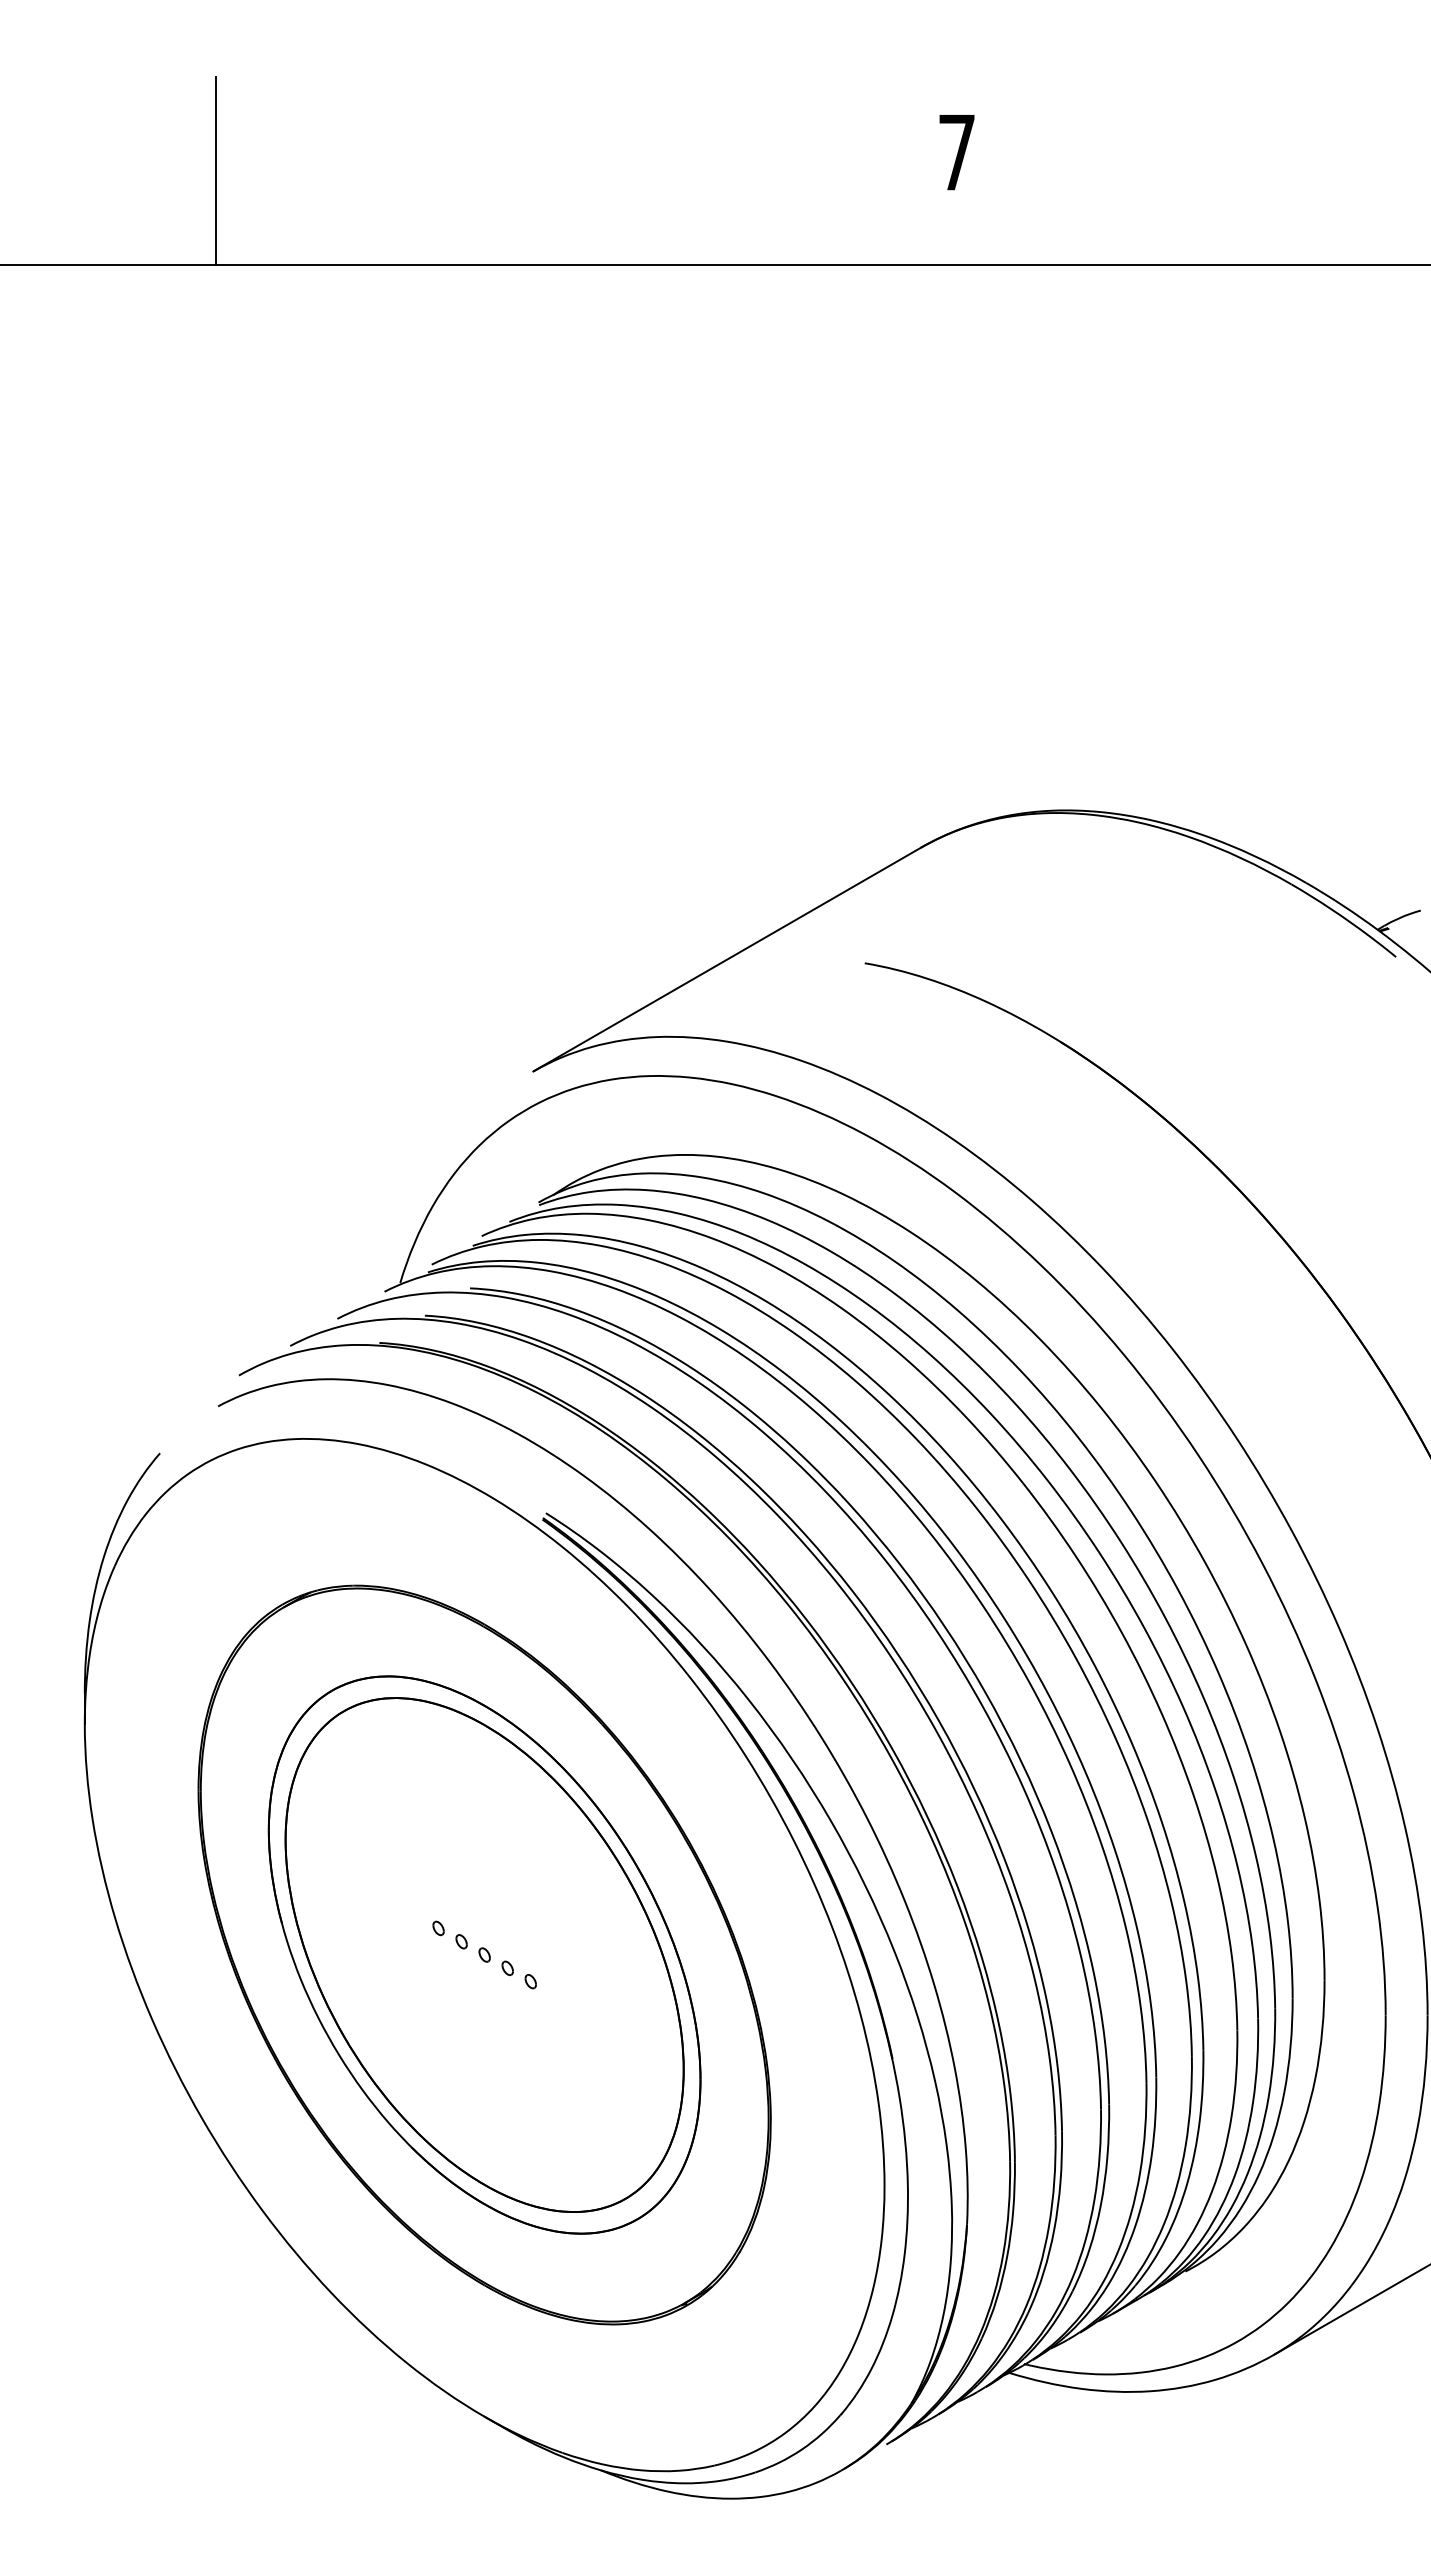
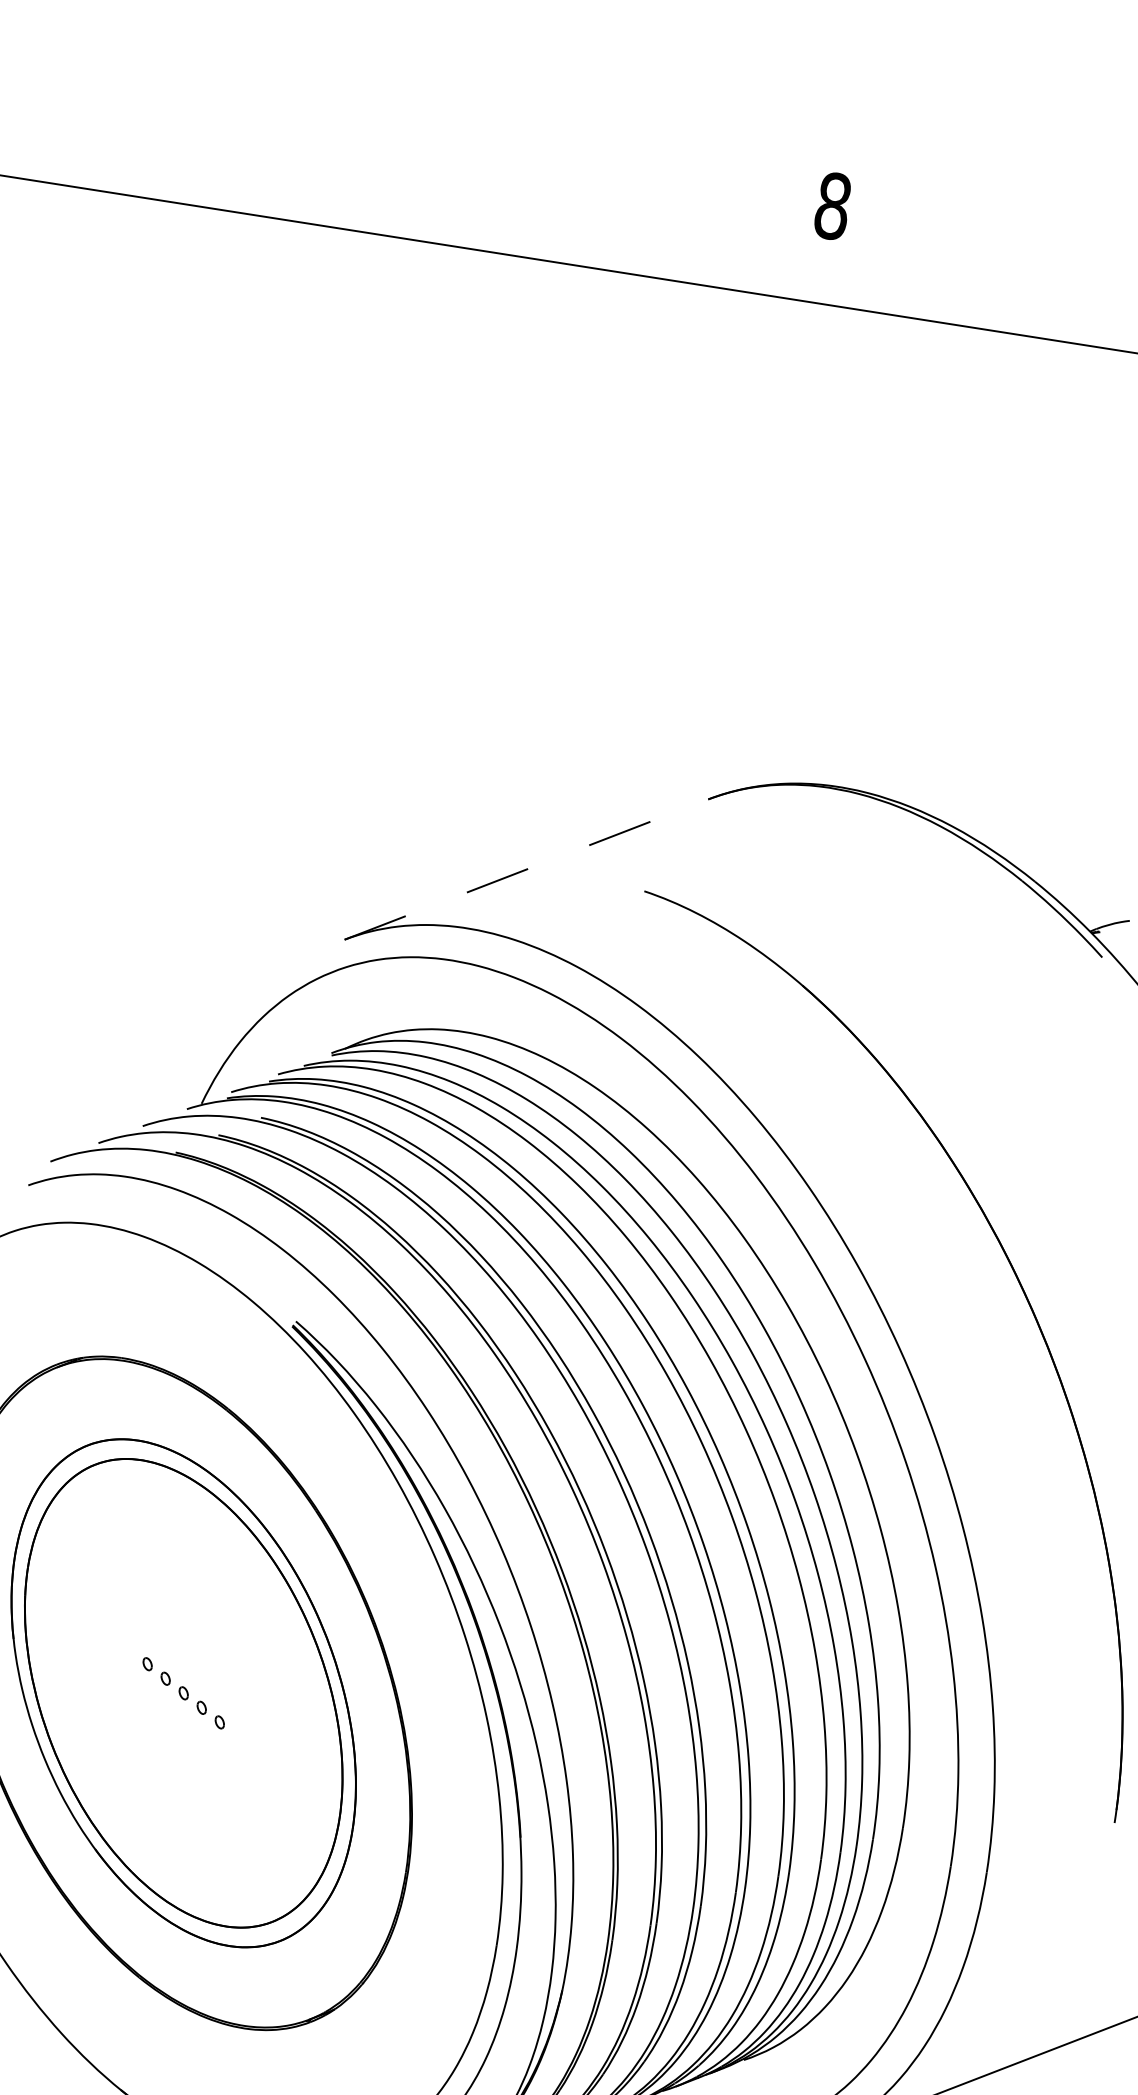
text: (956, 152) -> (832, 206), 7 -> 8
line: (215, 171) -> (192, 122), removed
line: (727, 959) -> (526, 869), solid -> dashed

